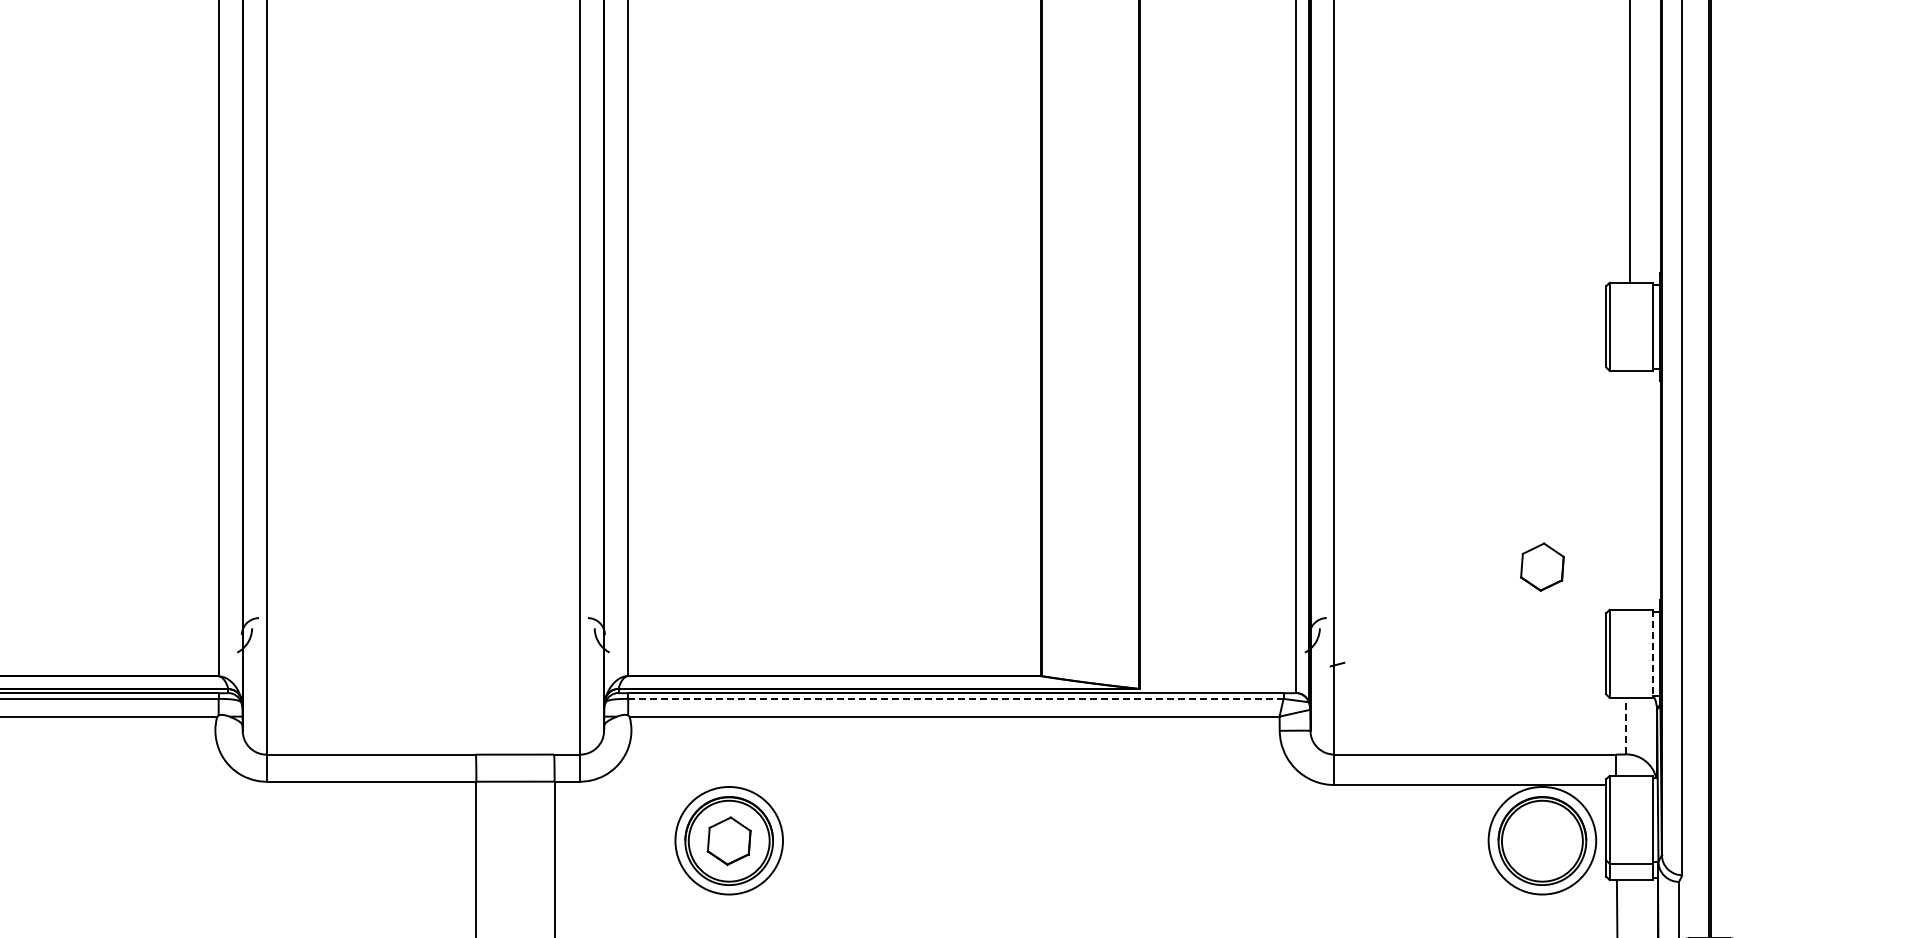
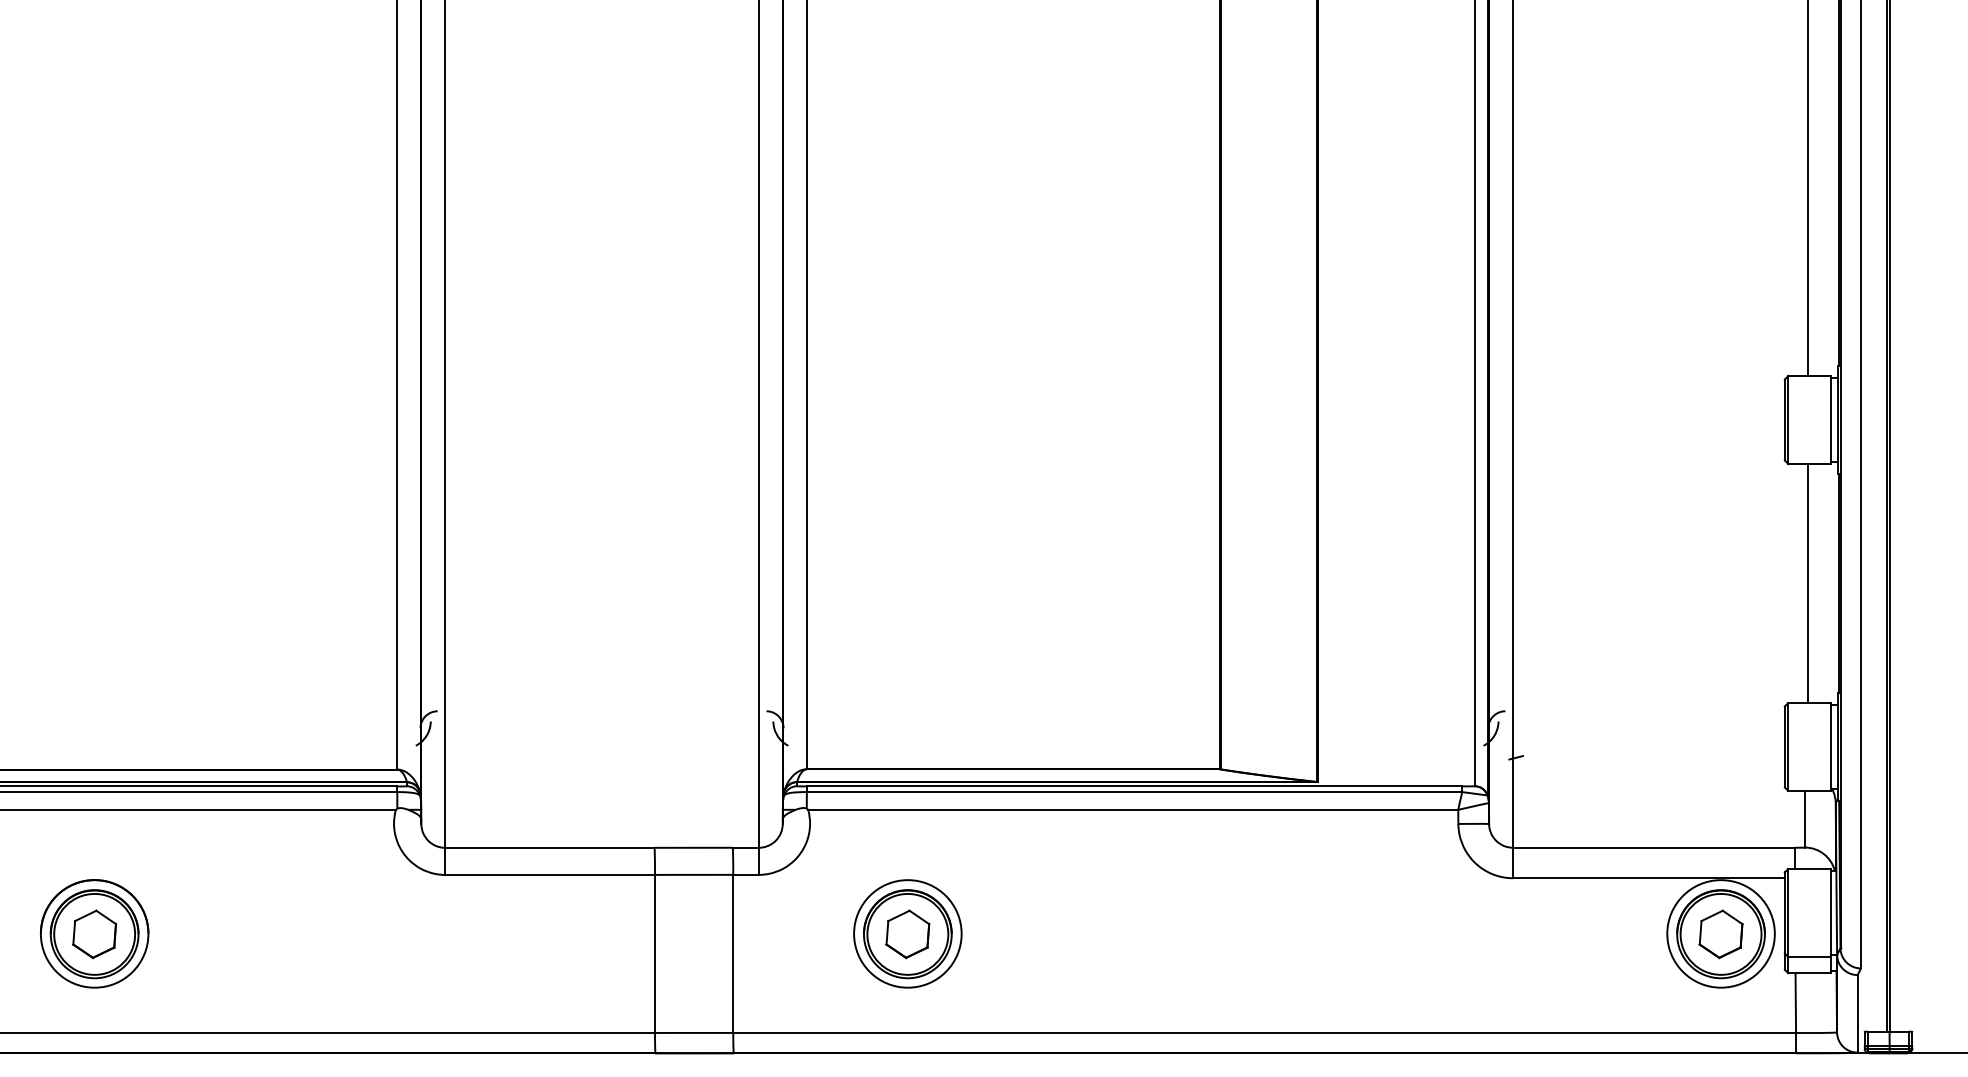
line: (1629, 490) -> (1808, 583), added
part: (1541, 567) -> (1720, 934), moved
line: (1652, 653) -> (1831, 746), dashed -> solid
line: (955, 699) -> (1134, 792), dashed -> solid
line: (1625, 725) -> (1804, 818), dashed -> solid

